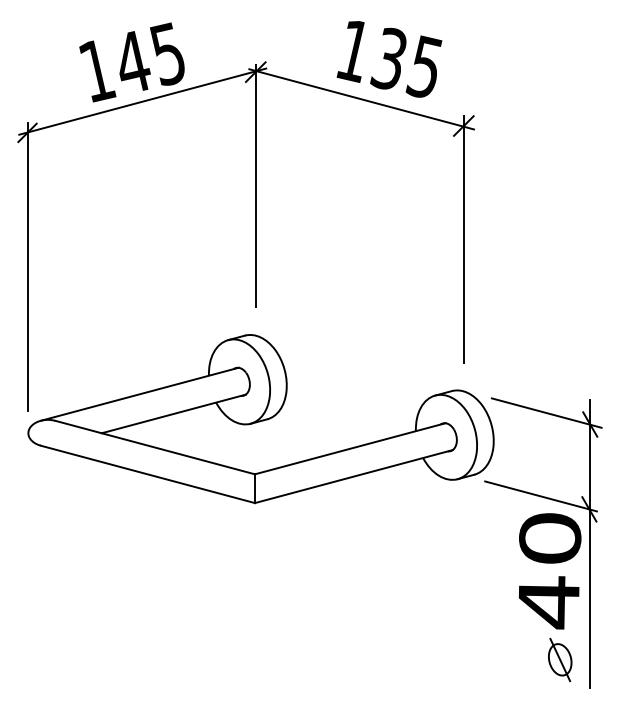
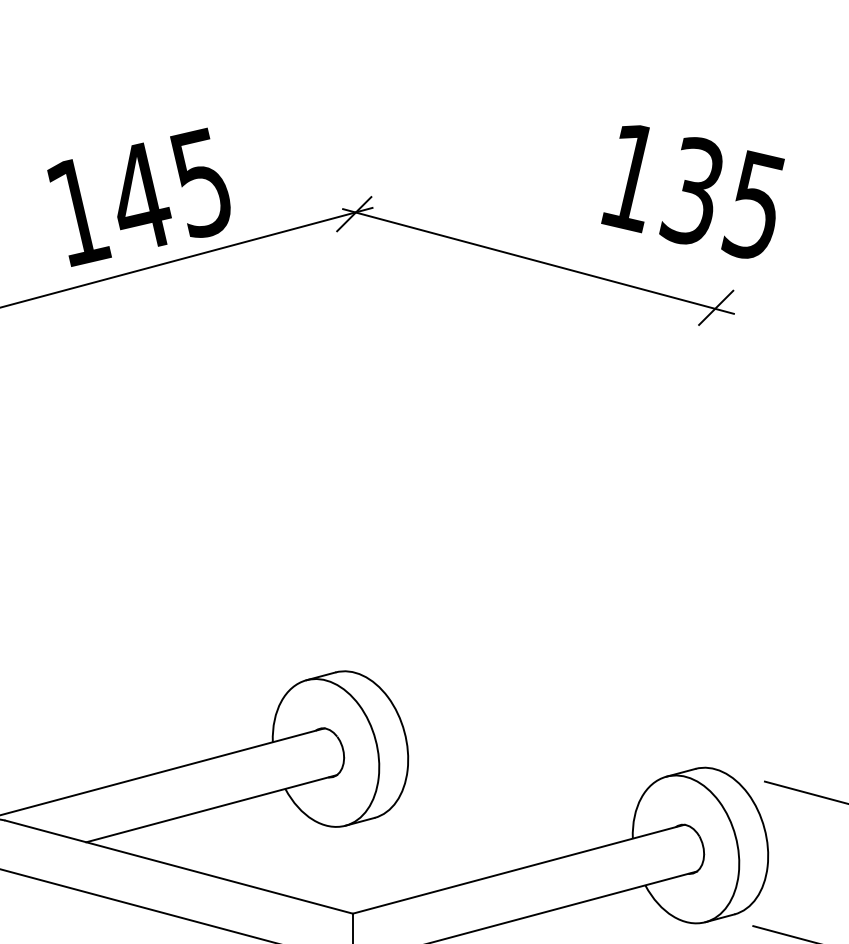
text: (389, 59) -> (692, 192), moved
line: (256, 185) -> (355, 411), removed
line: (463, 239) -> (715, 505), removed

